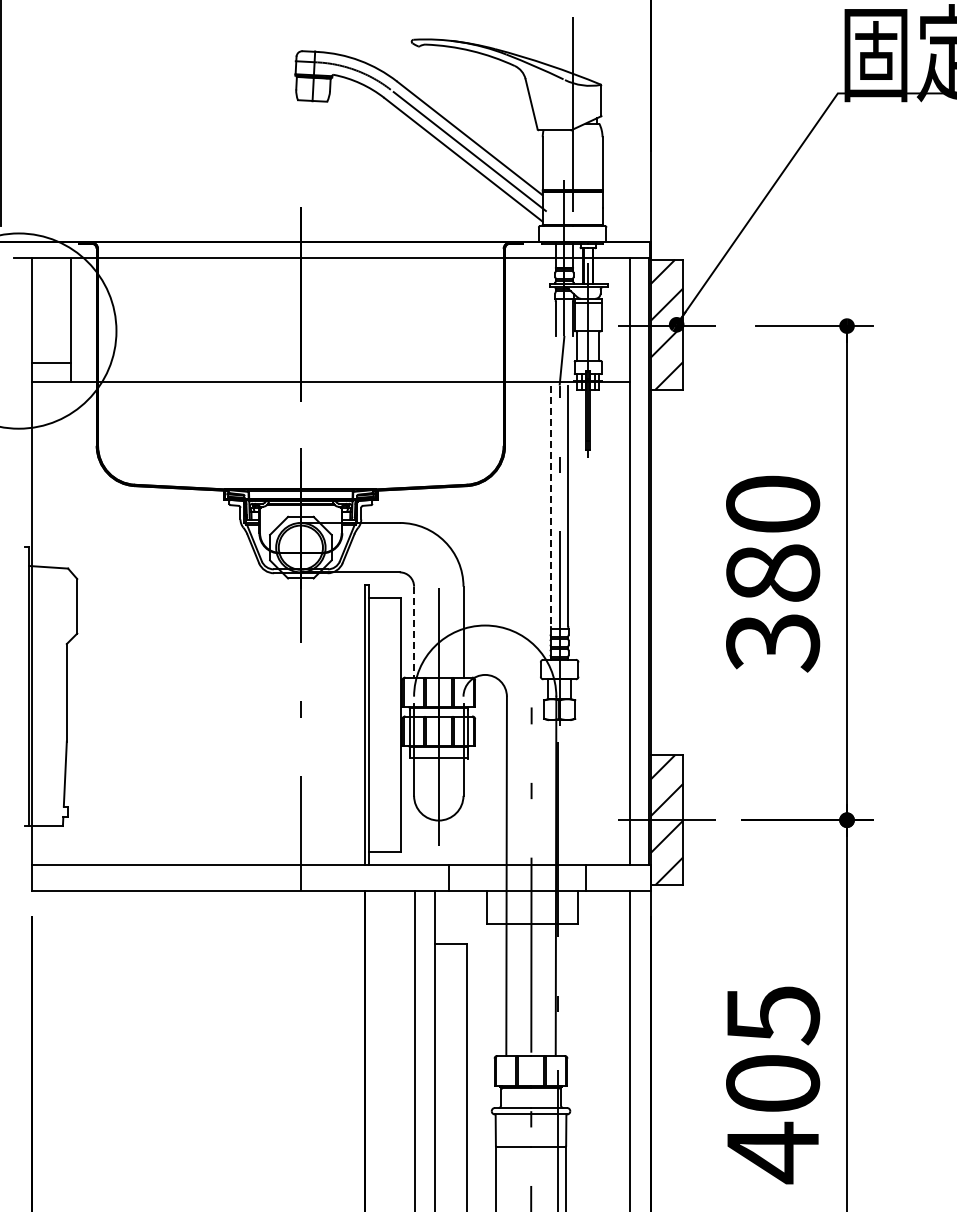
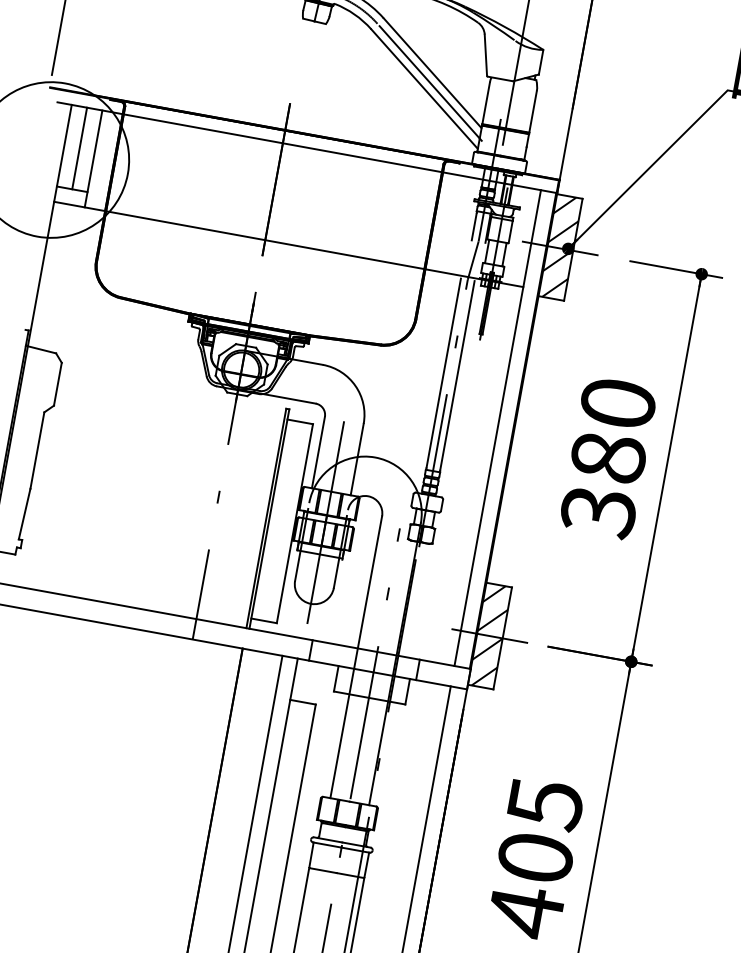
line: (51, 310) -> (79, 148), added
line: (550, 506) -> (443, 373), dashed -> solid
line: (414, 632) -> (318, 452), dashed -> solid

